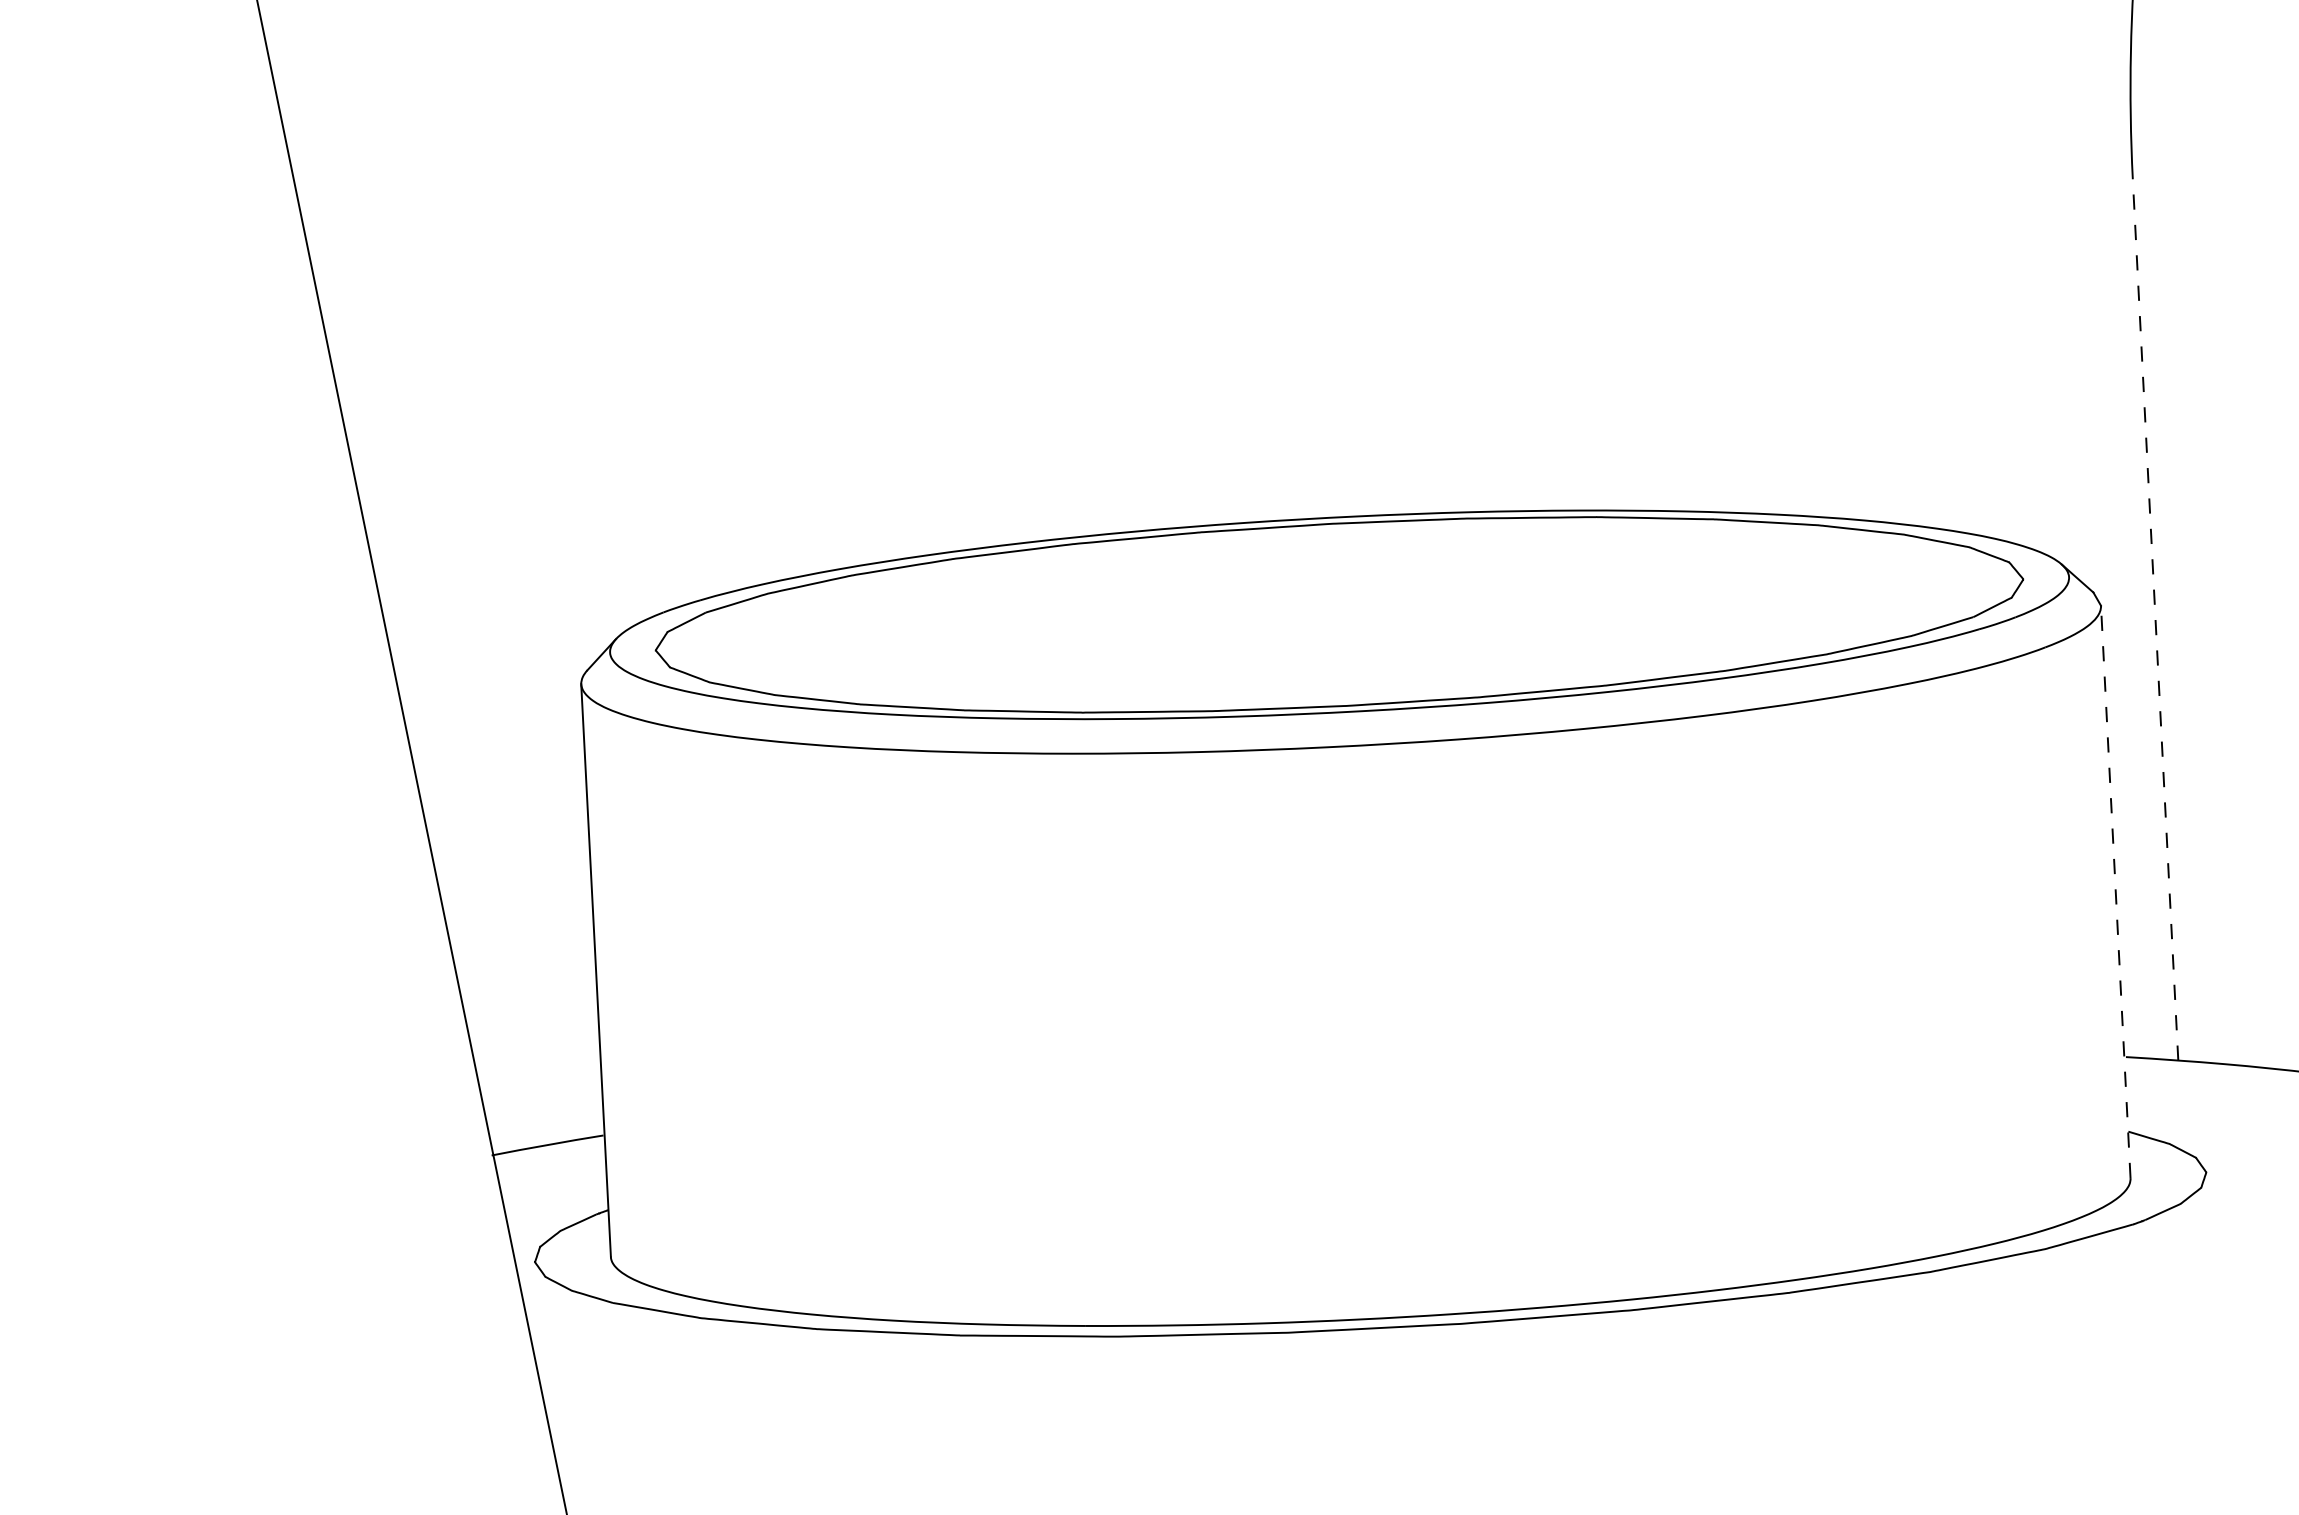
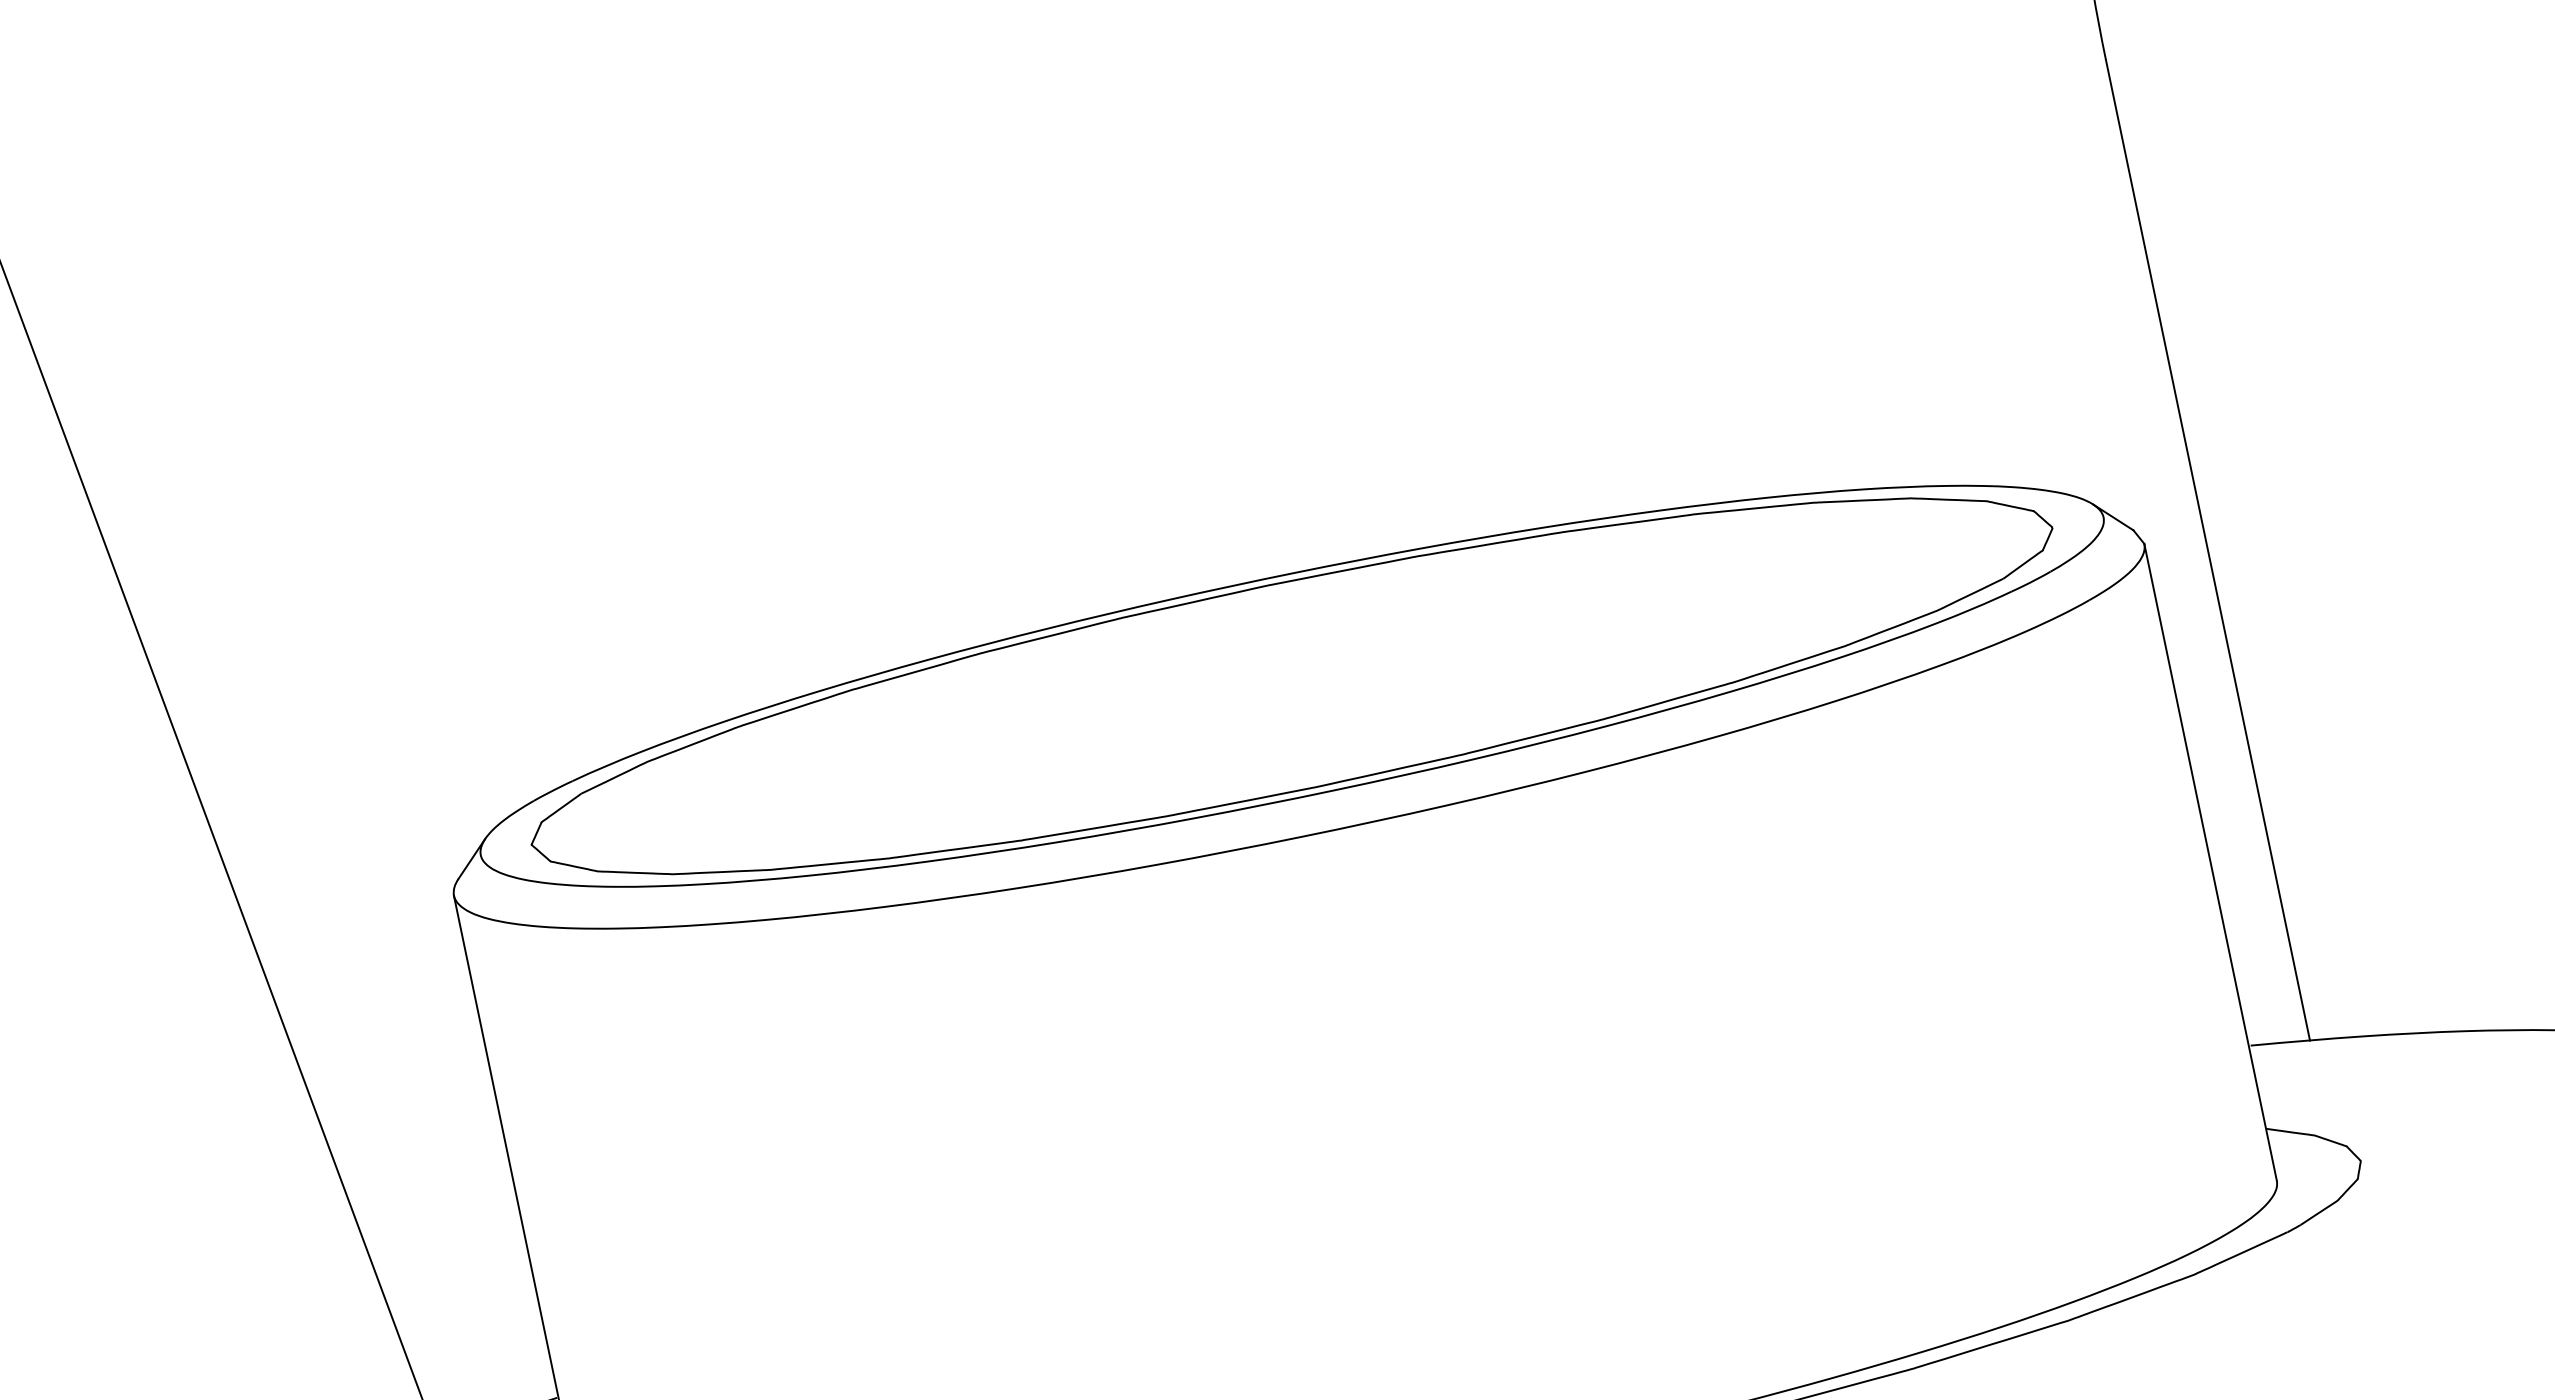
line: (2155, 619) -> (2207, 549), dashed -> solid
line: (2115, 891) -> (2210, 861), dashed -> solid

